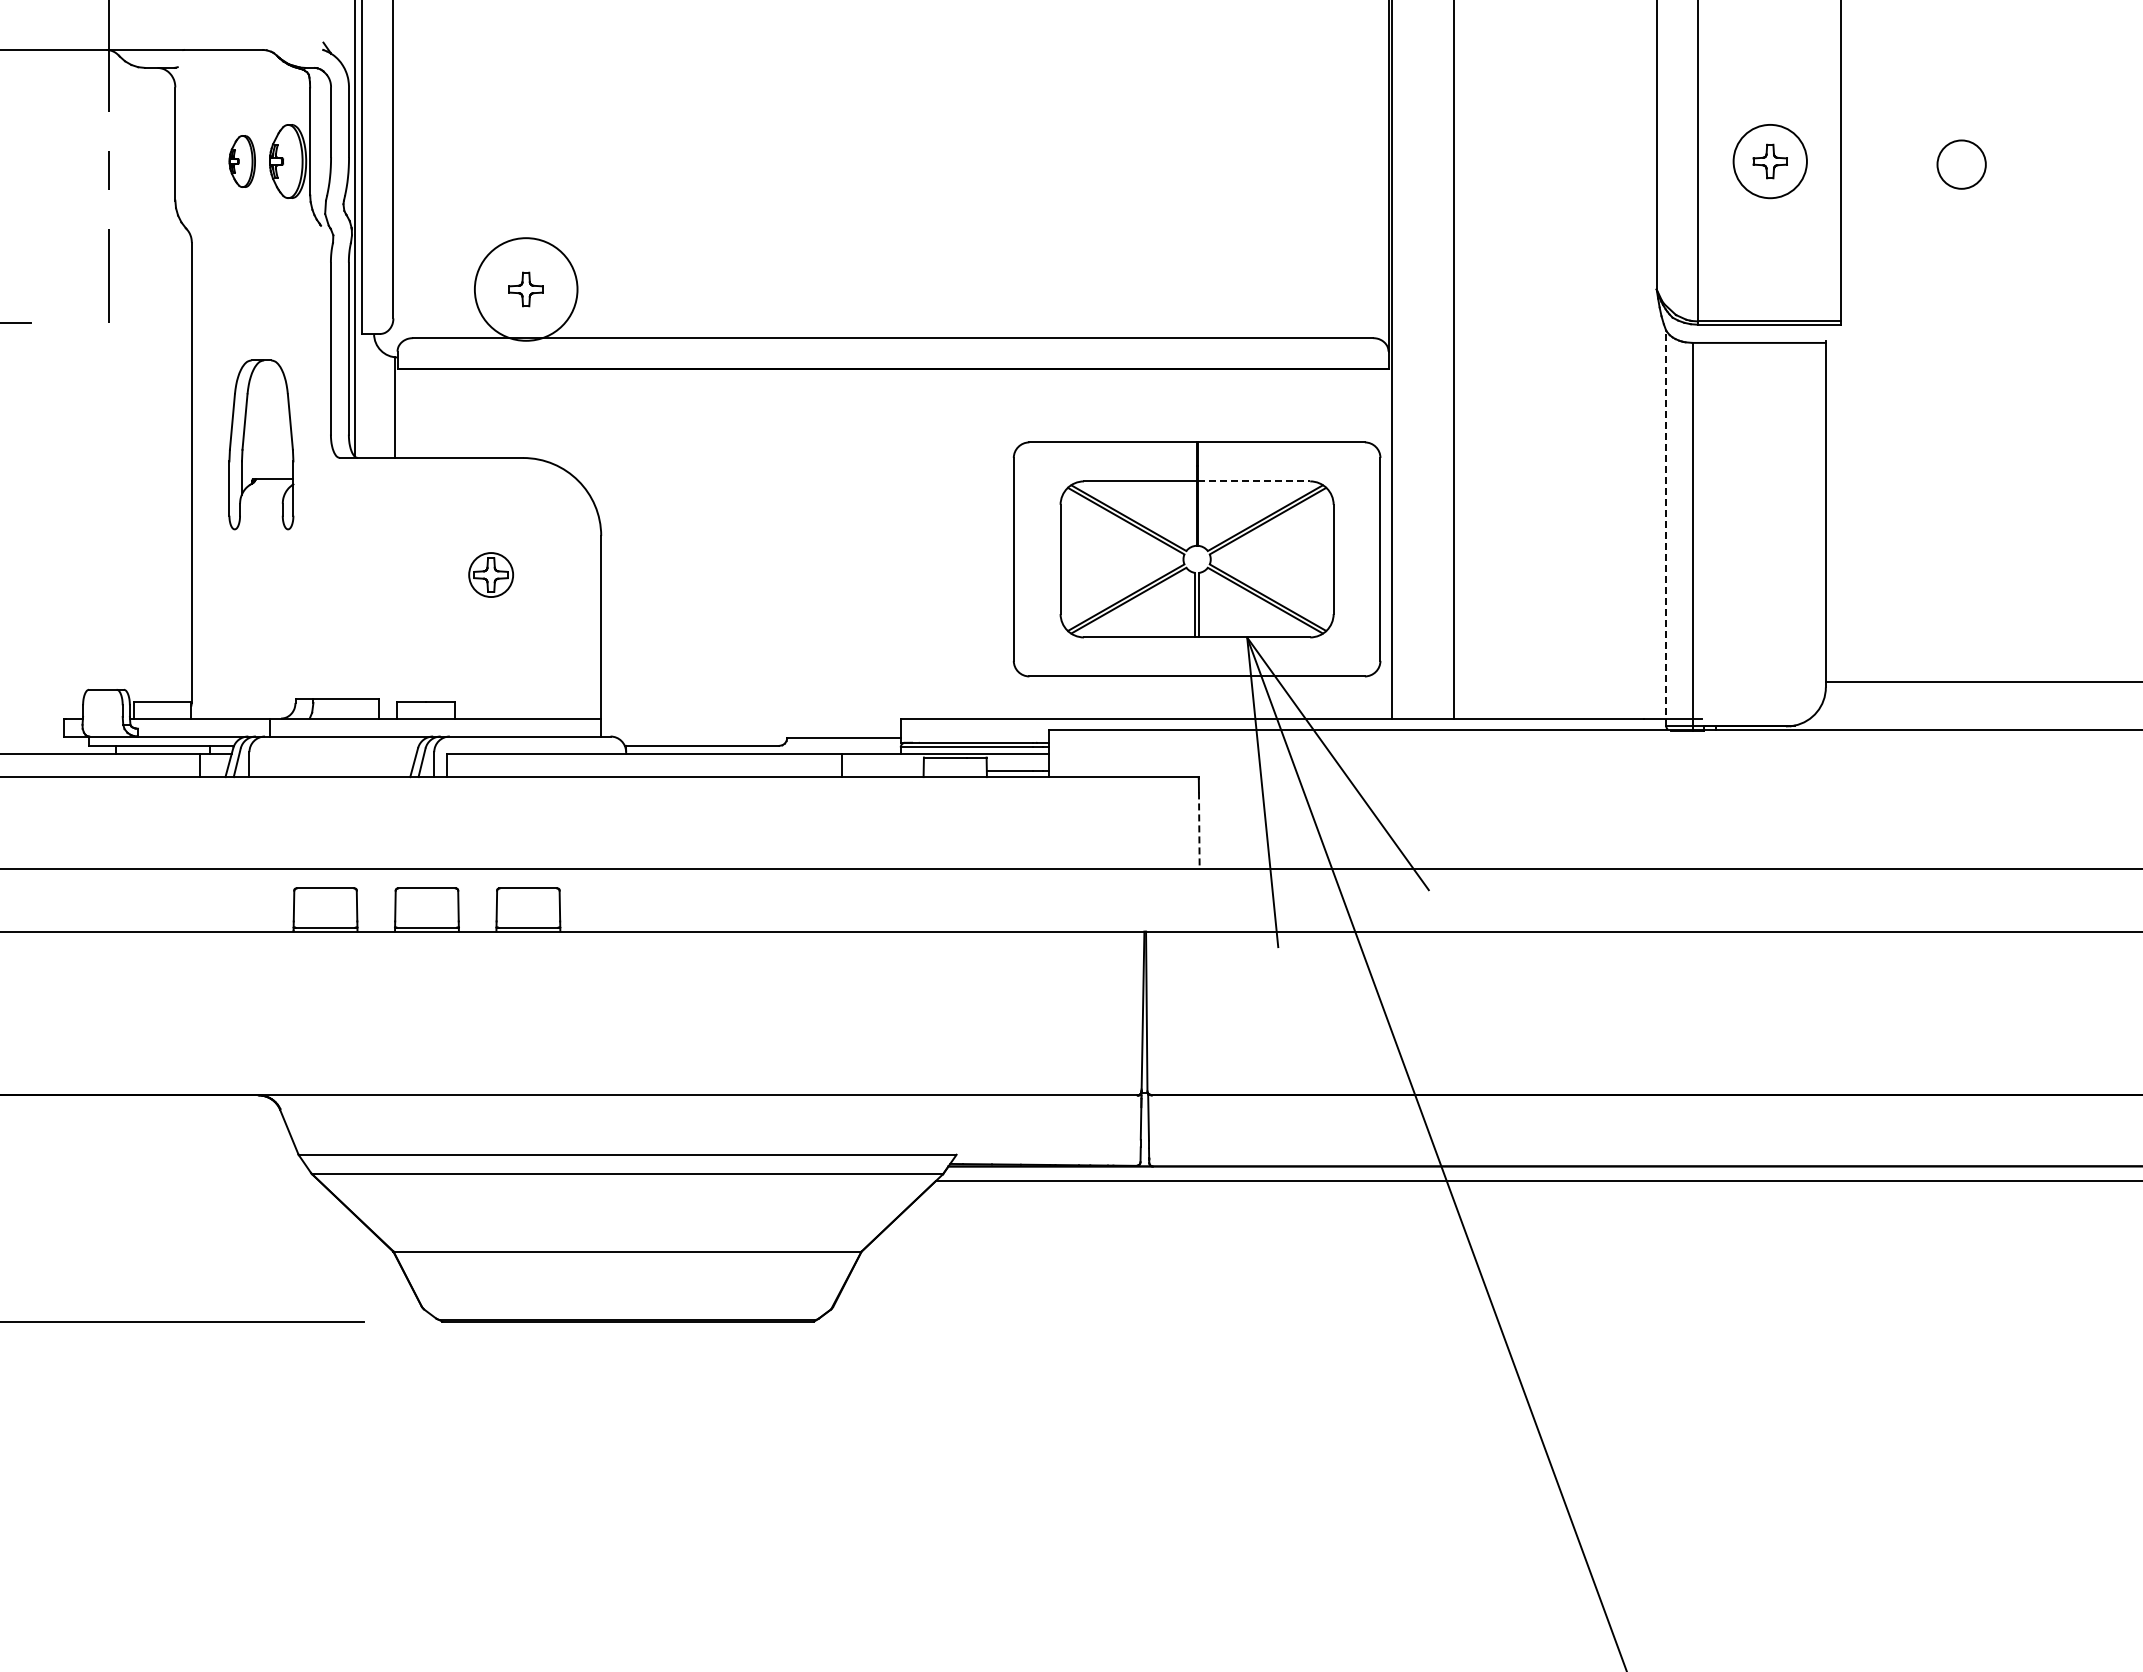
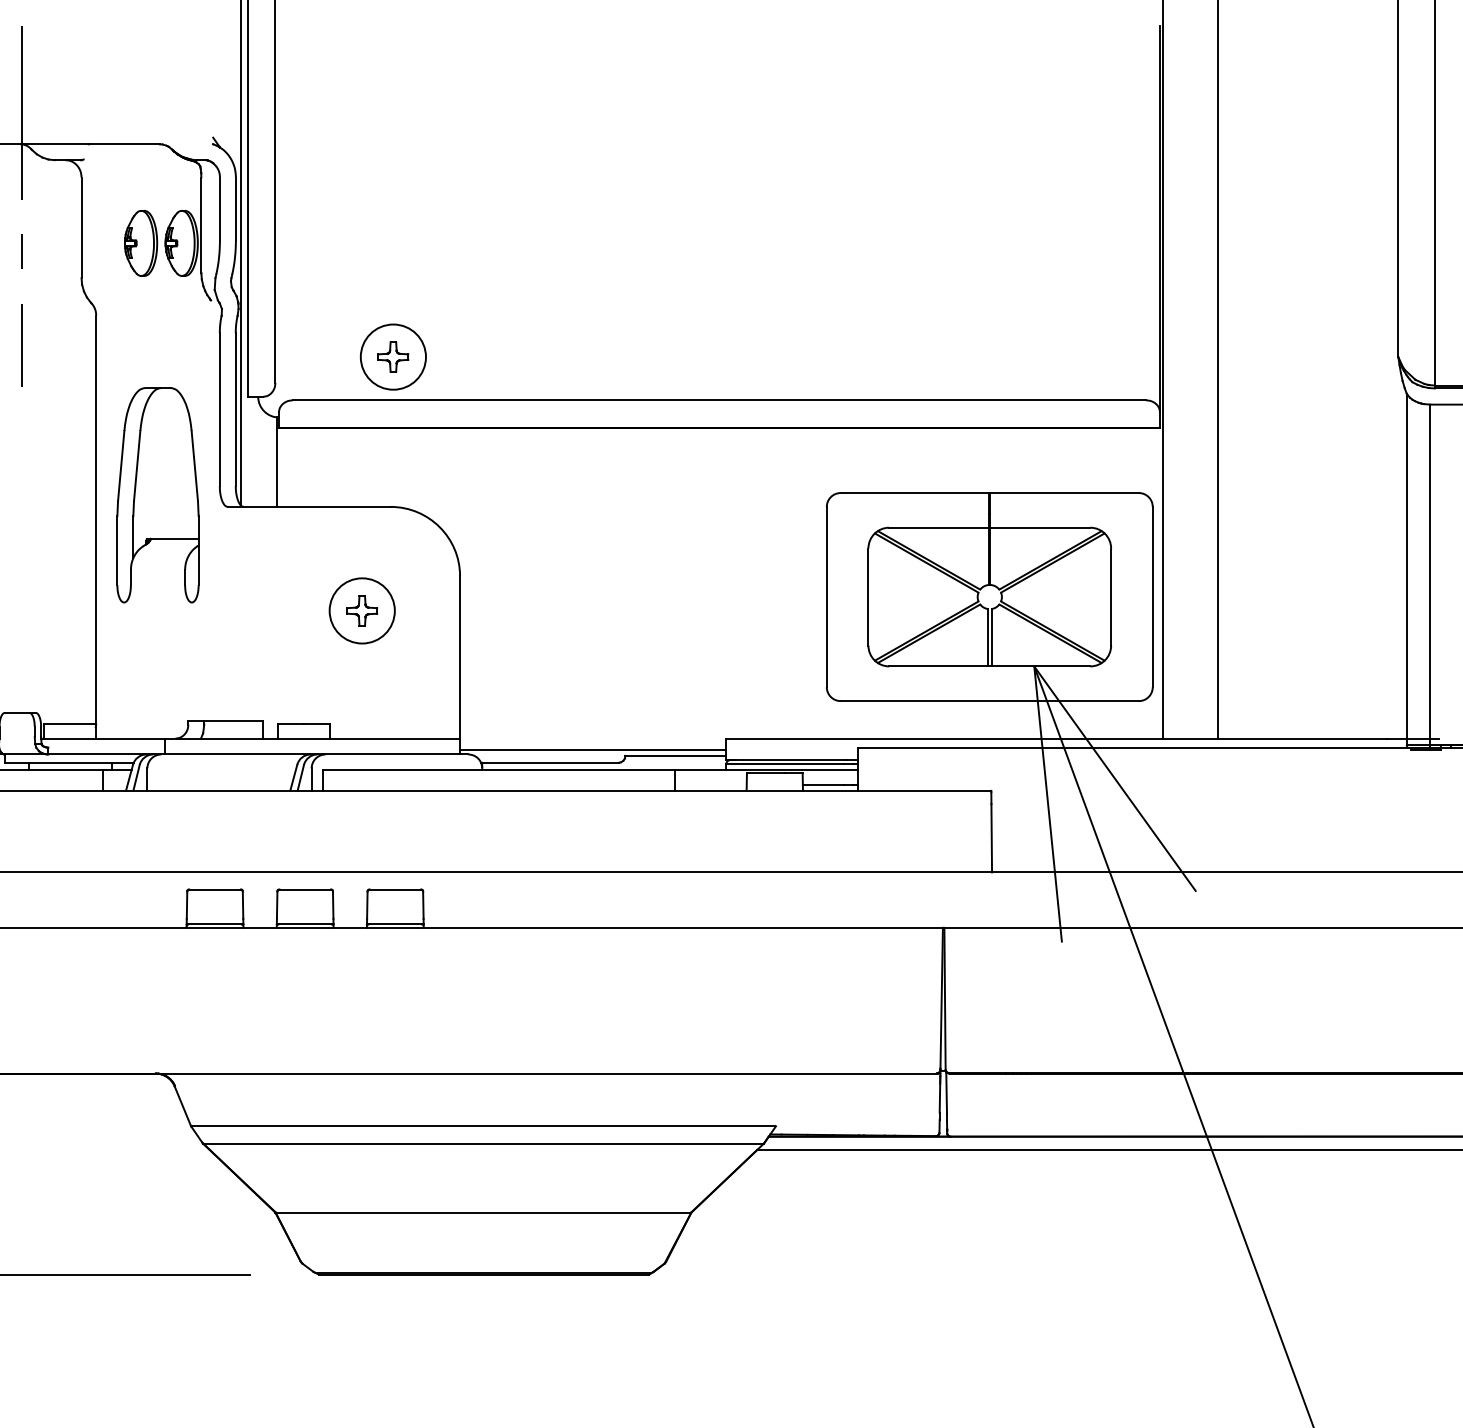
part: (242, 161) -> (141, 243), size x1.43
circle: (525, 289) -> (392, 357), size x0.71
part: (261, 444) -> (158, 494), size x1.43
line: (1254, 481) -> (1040, 527), dashed -> solid
line: (1666, 528) -> (1407, 569), dashed -> solid
circle: (490, 574) -> (361, 610), size x1.67
line: (750, 731) -> (592, 750), added
line: (1199, 831) -> (991, 838), dashed -> solid

